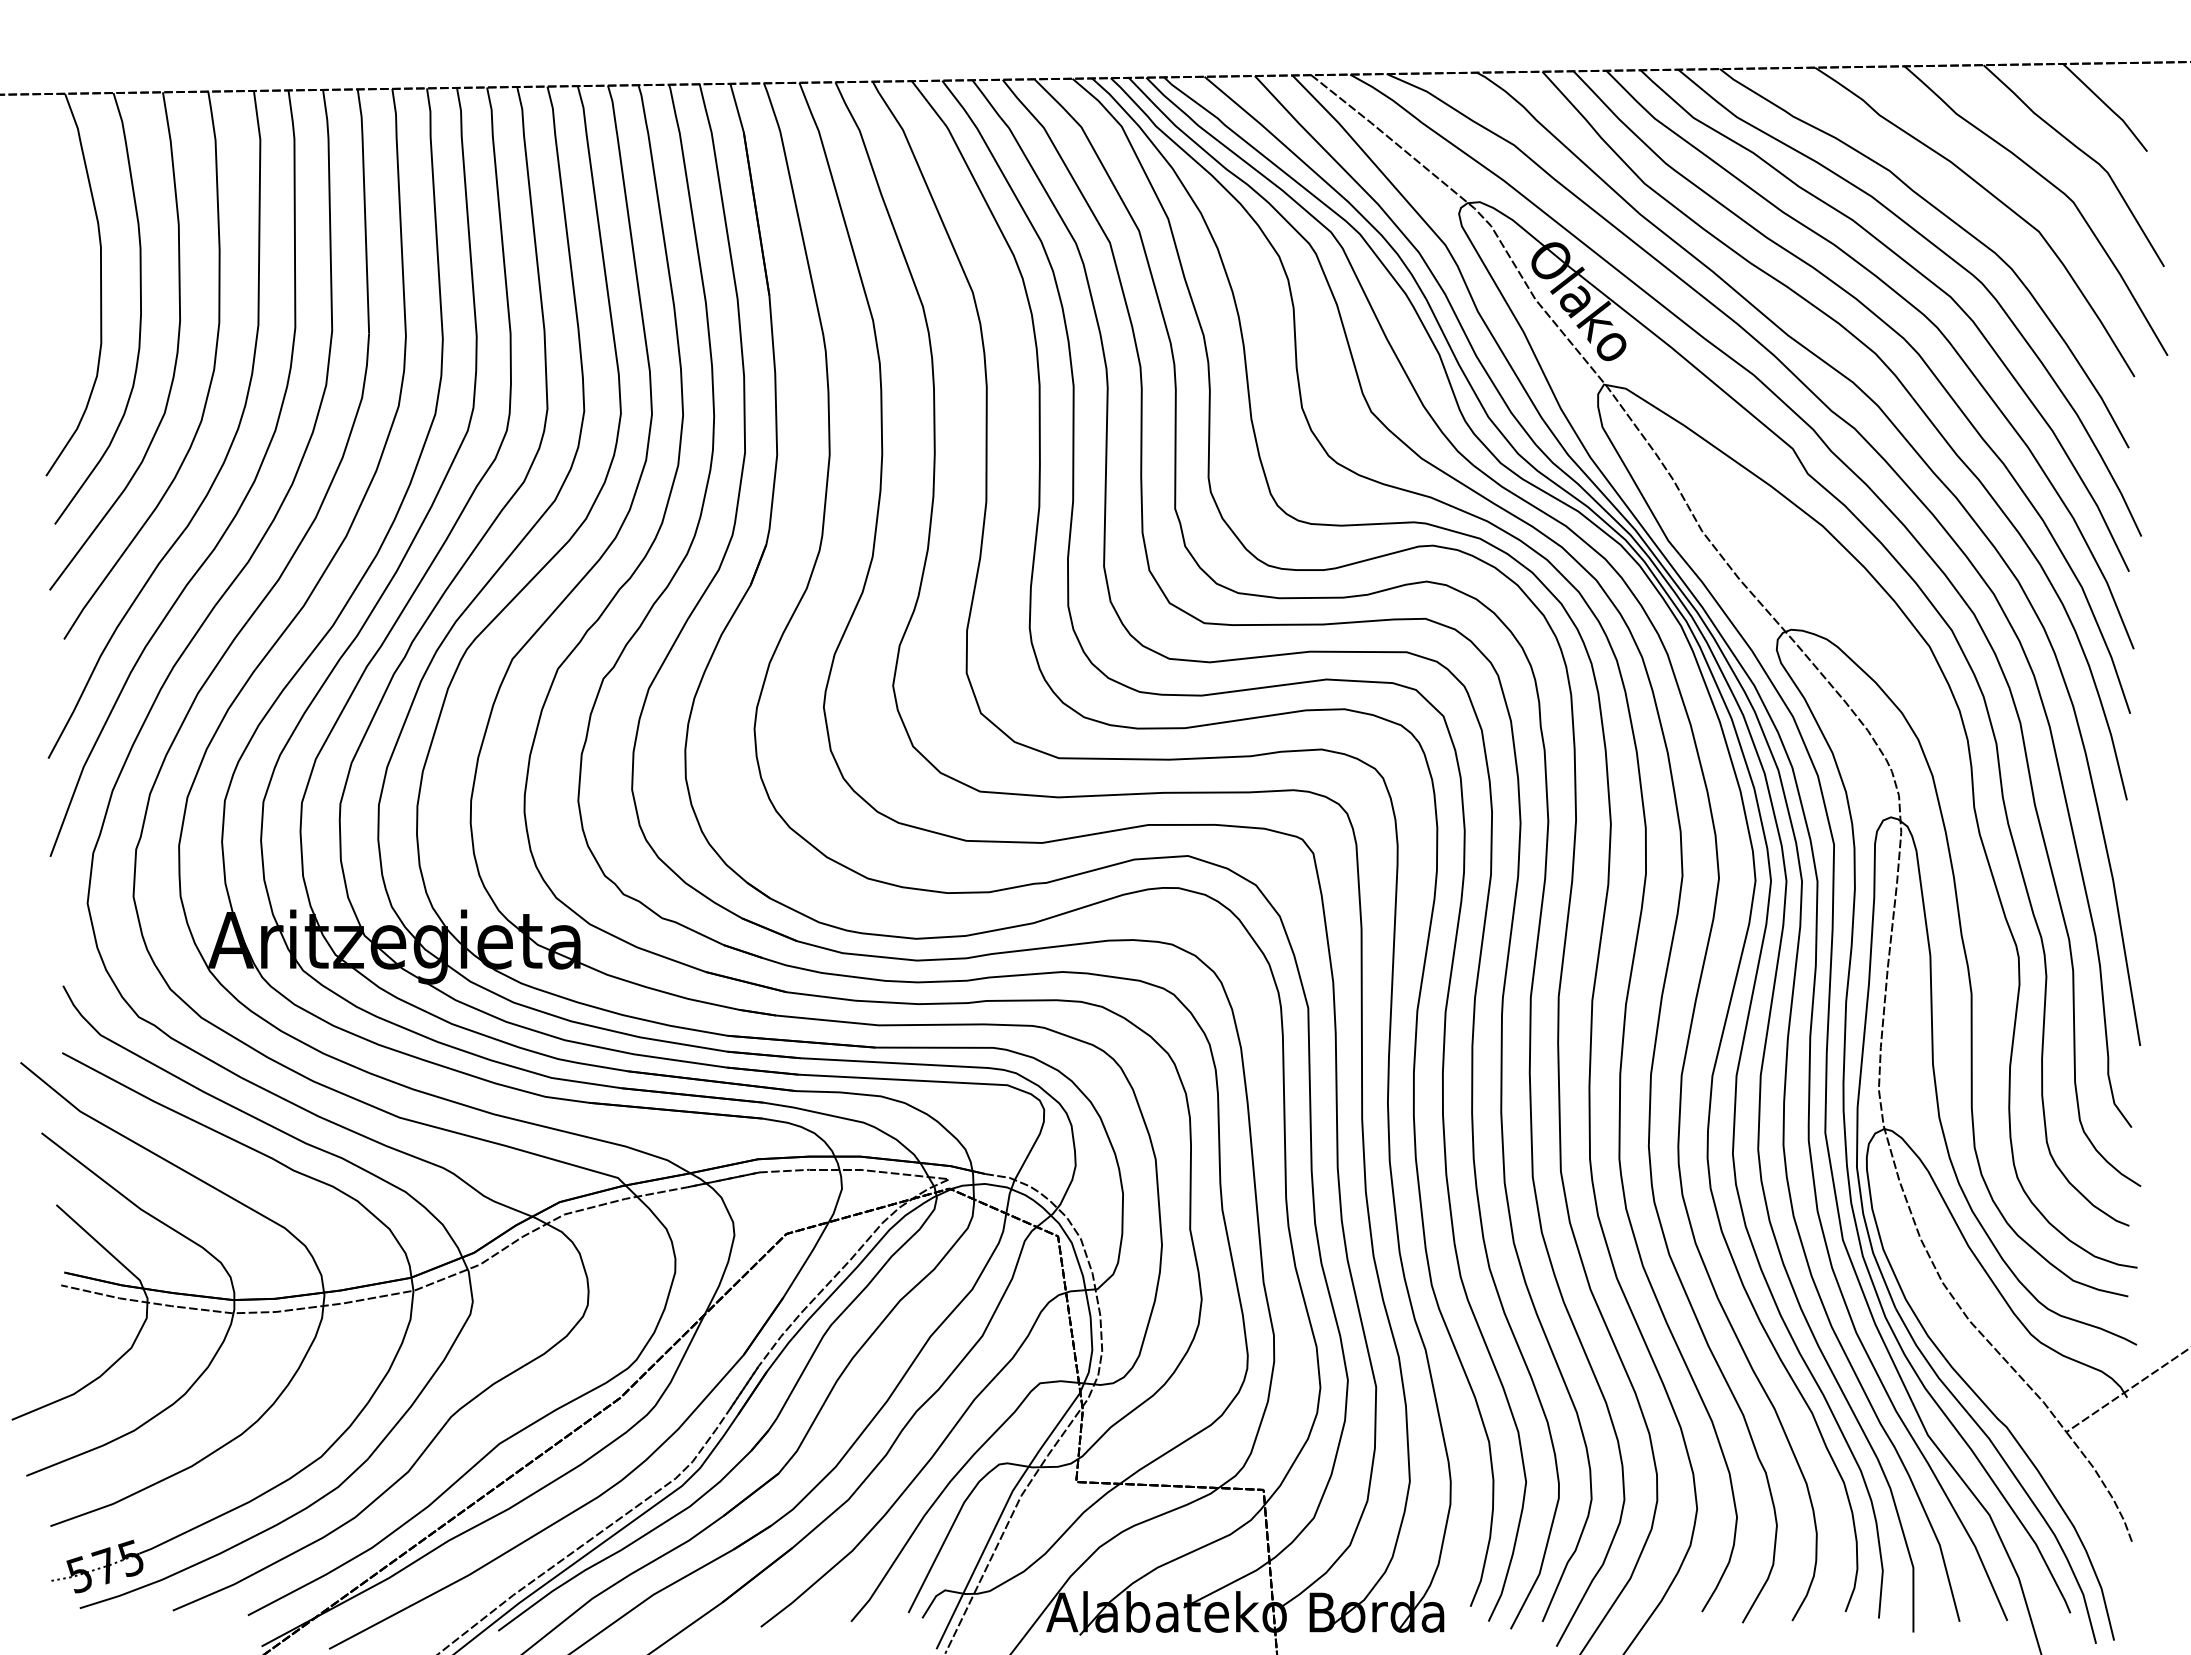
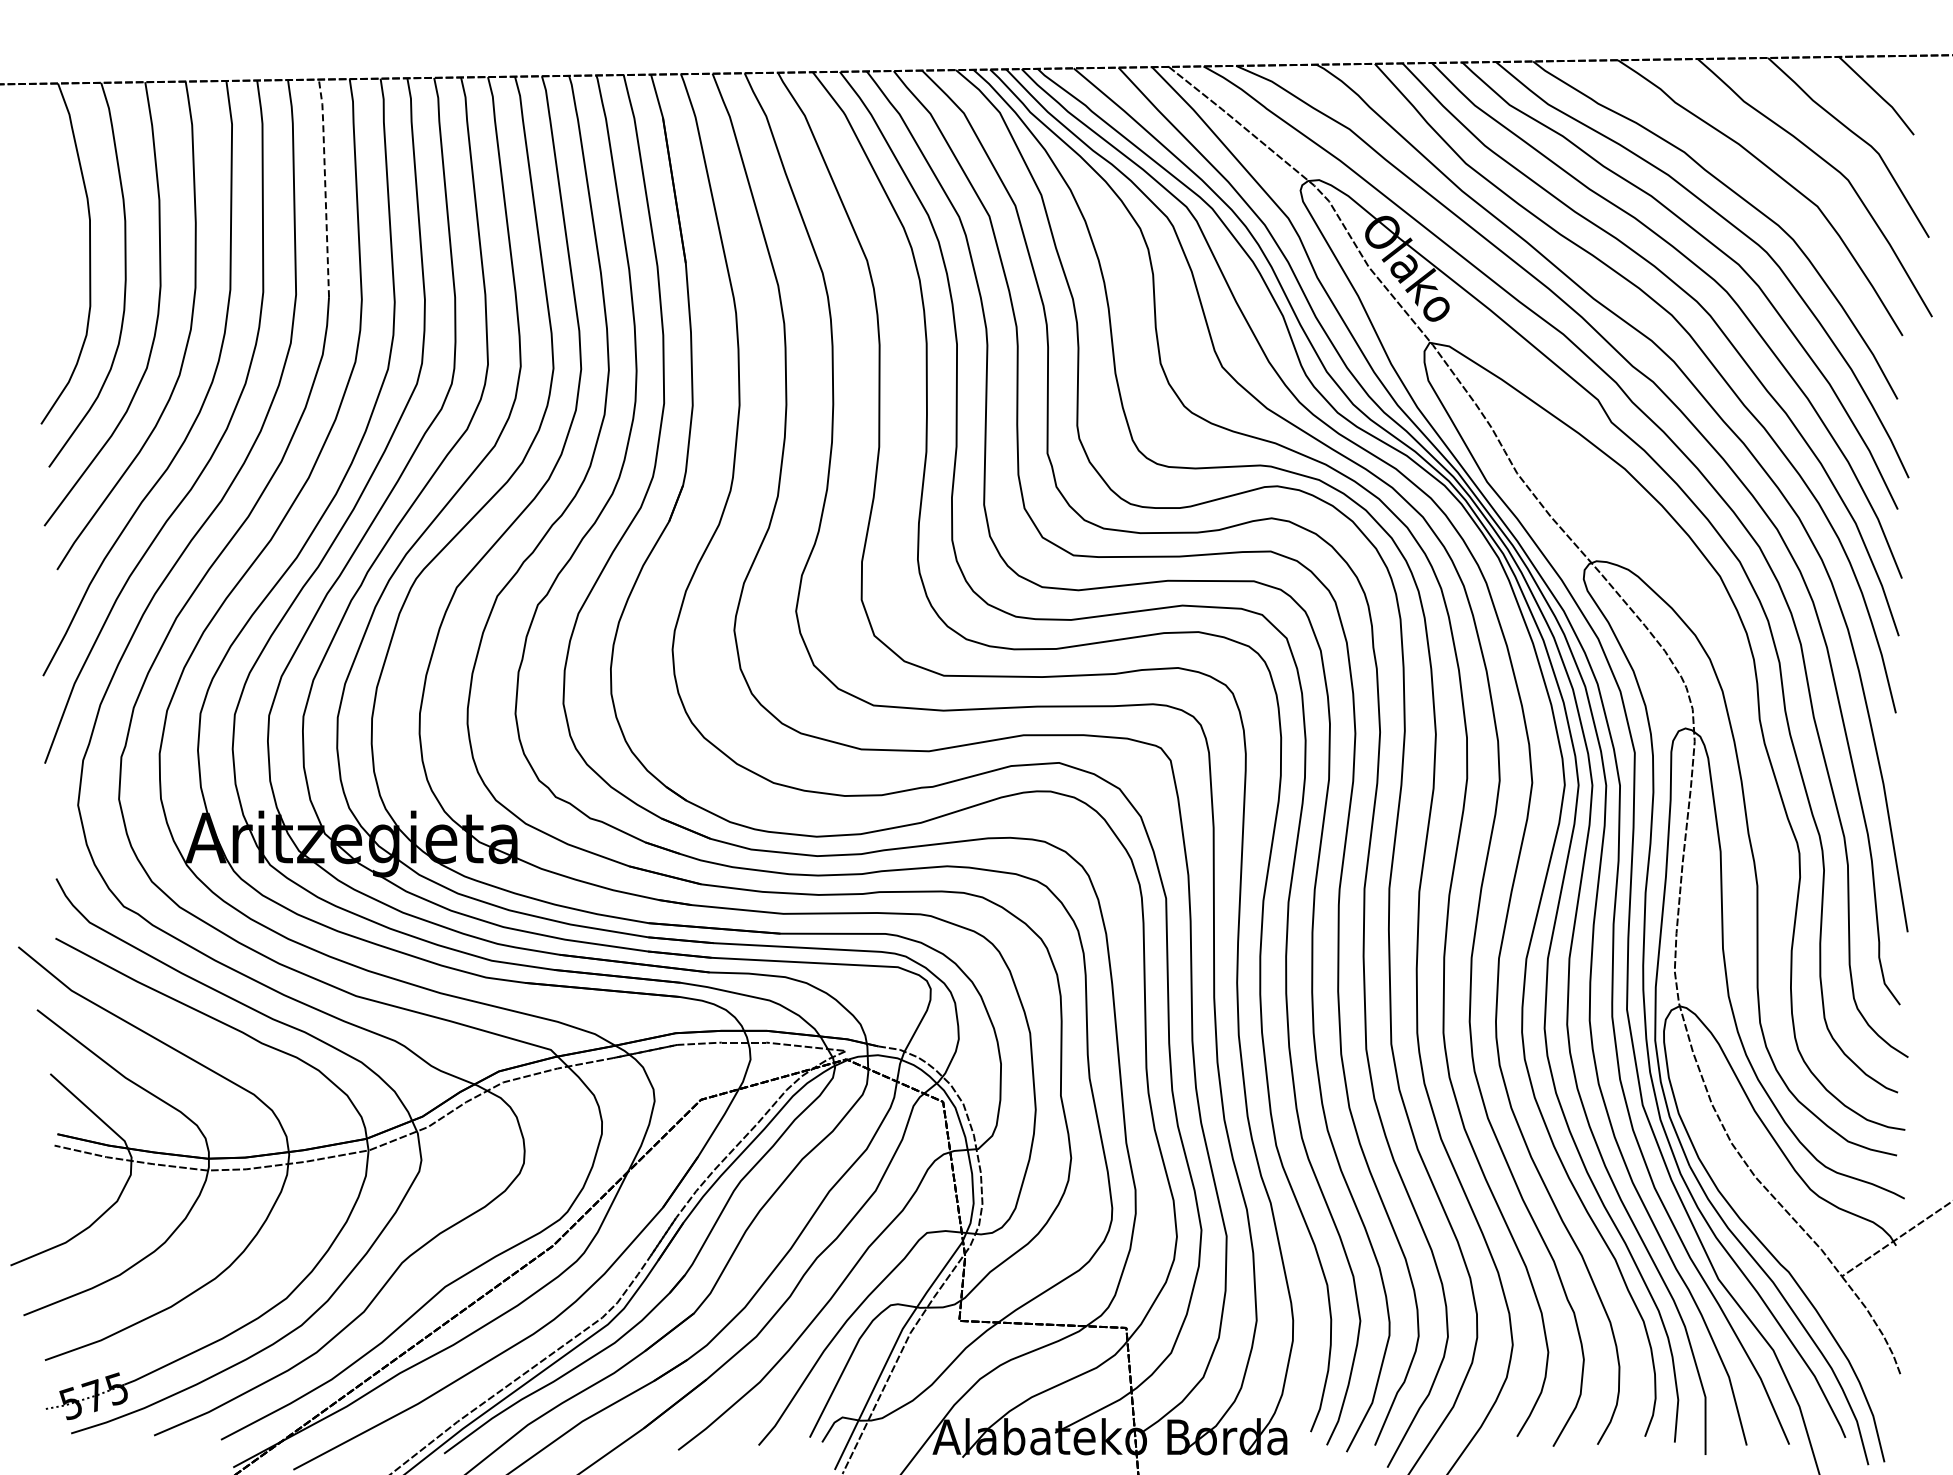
line: (365, 209) -> (325, 186), solid -> dashed

